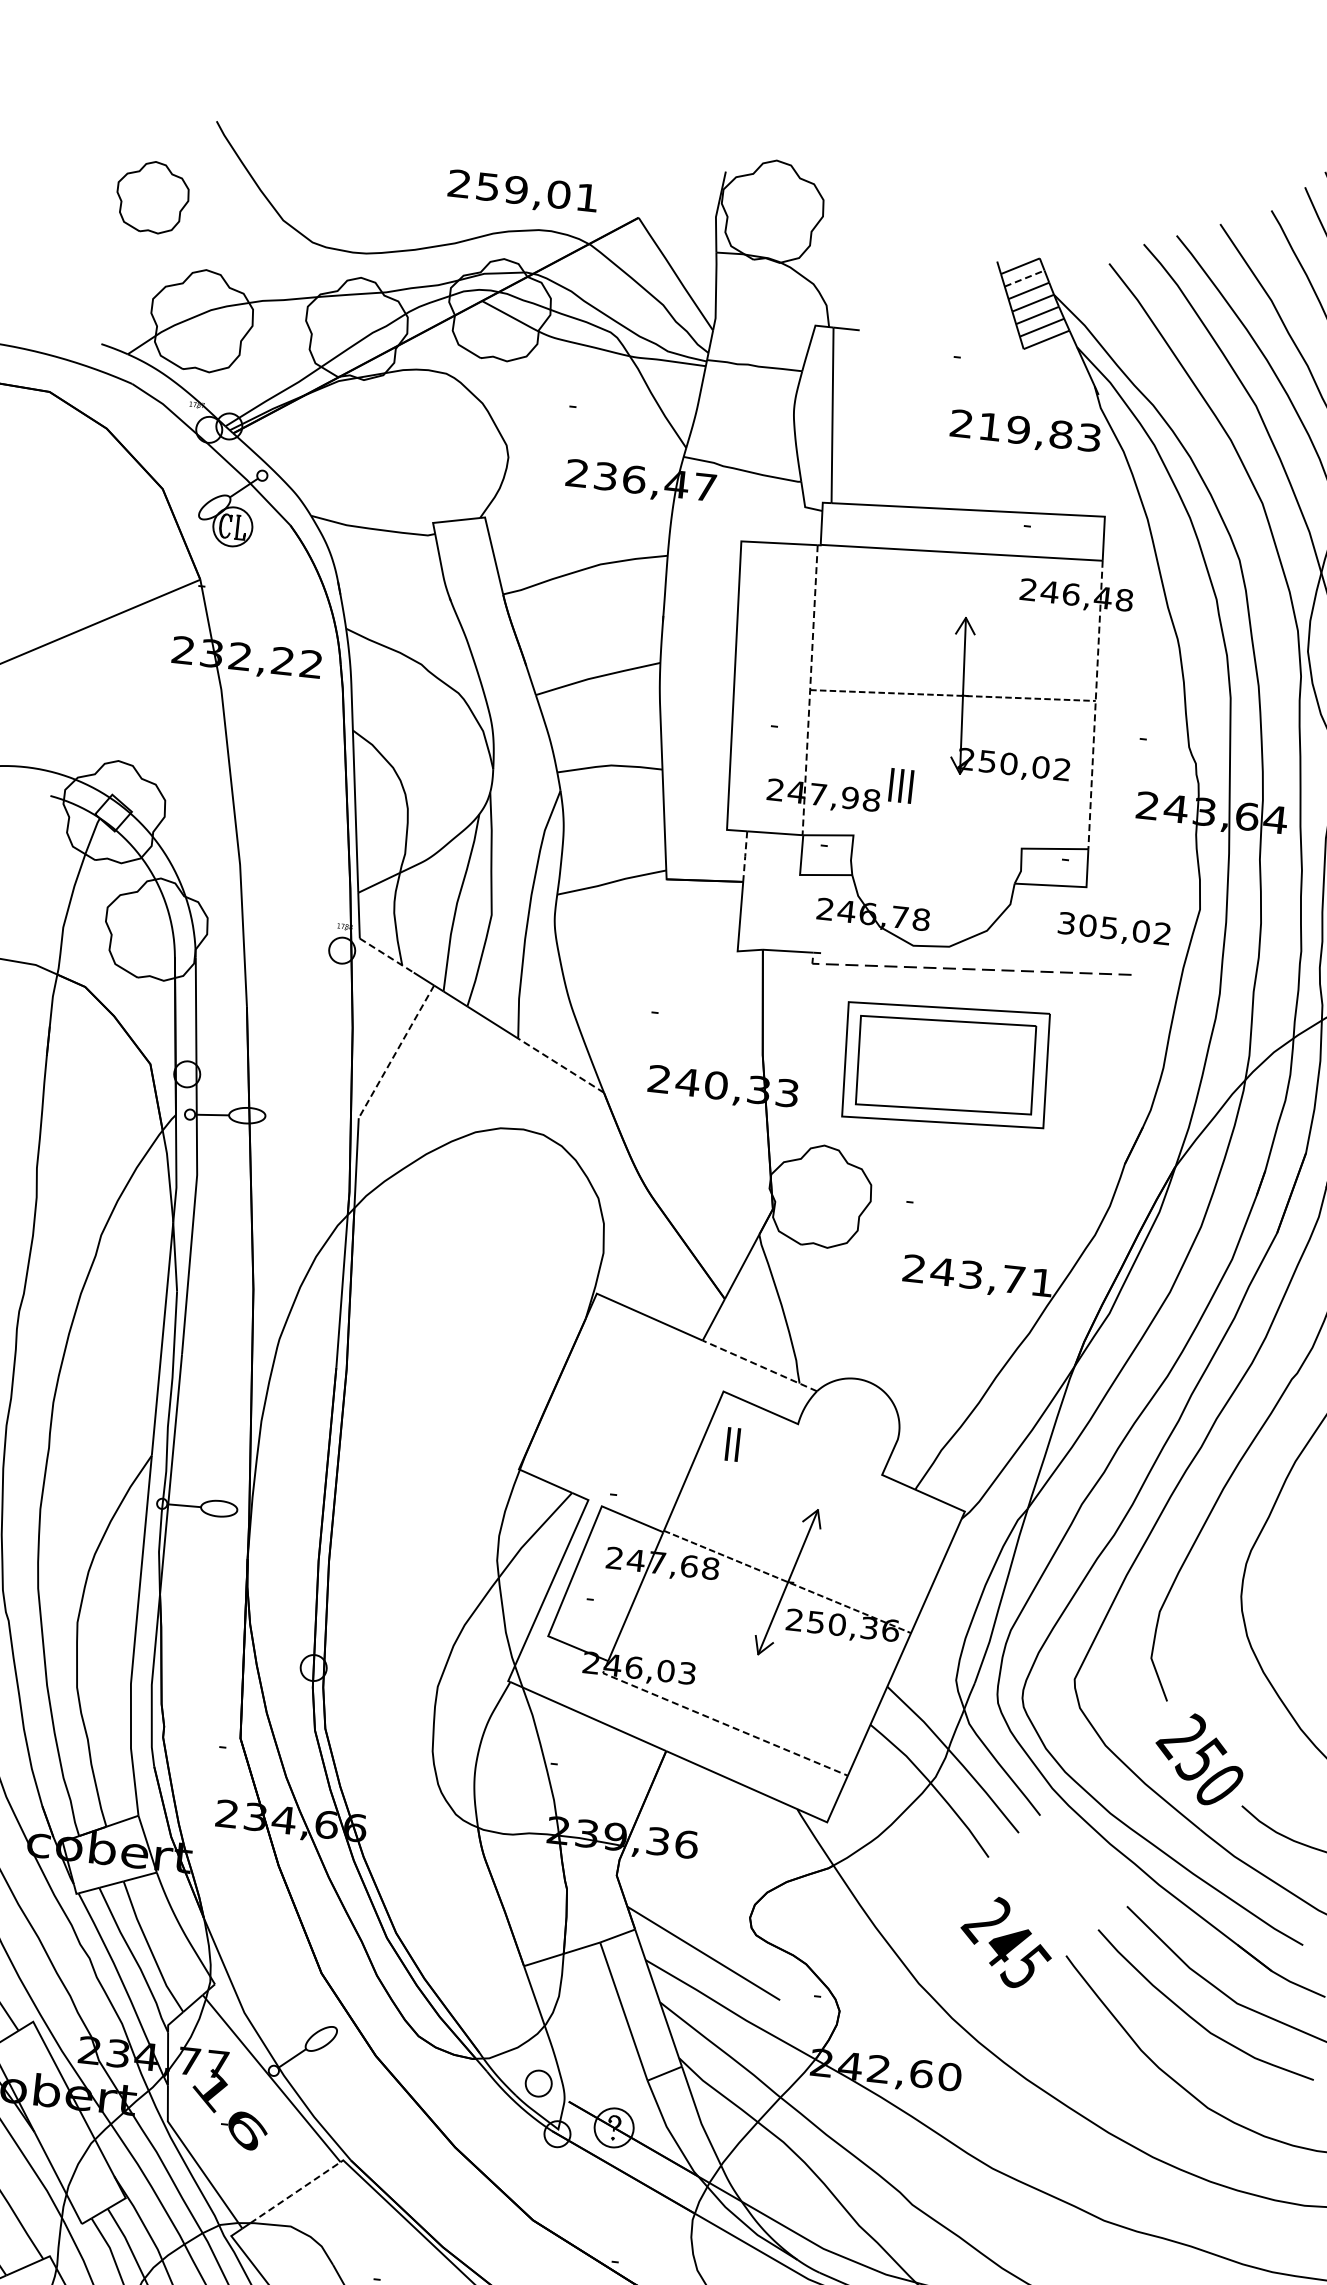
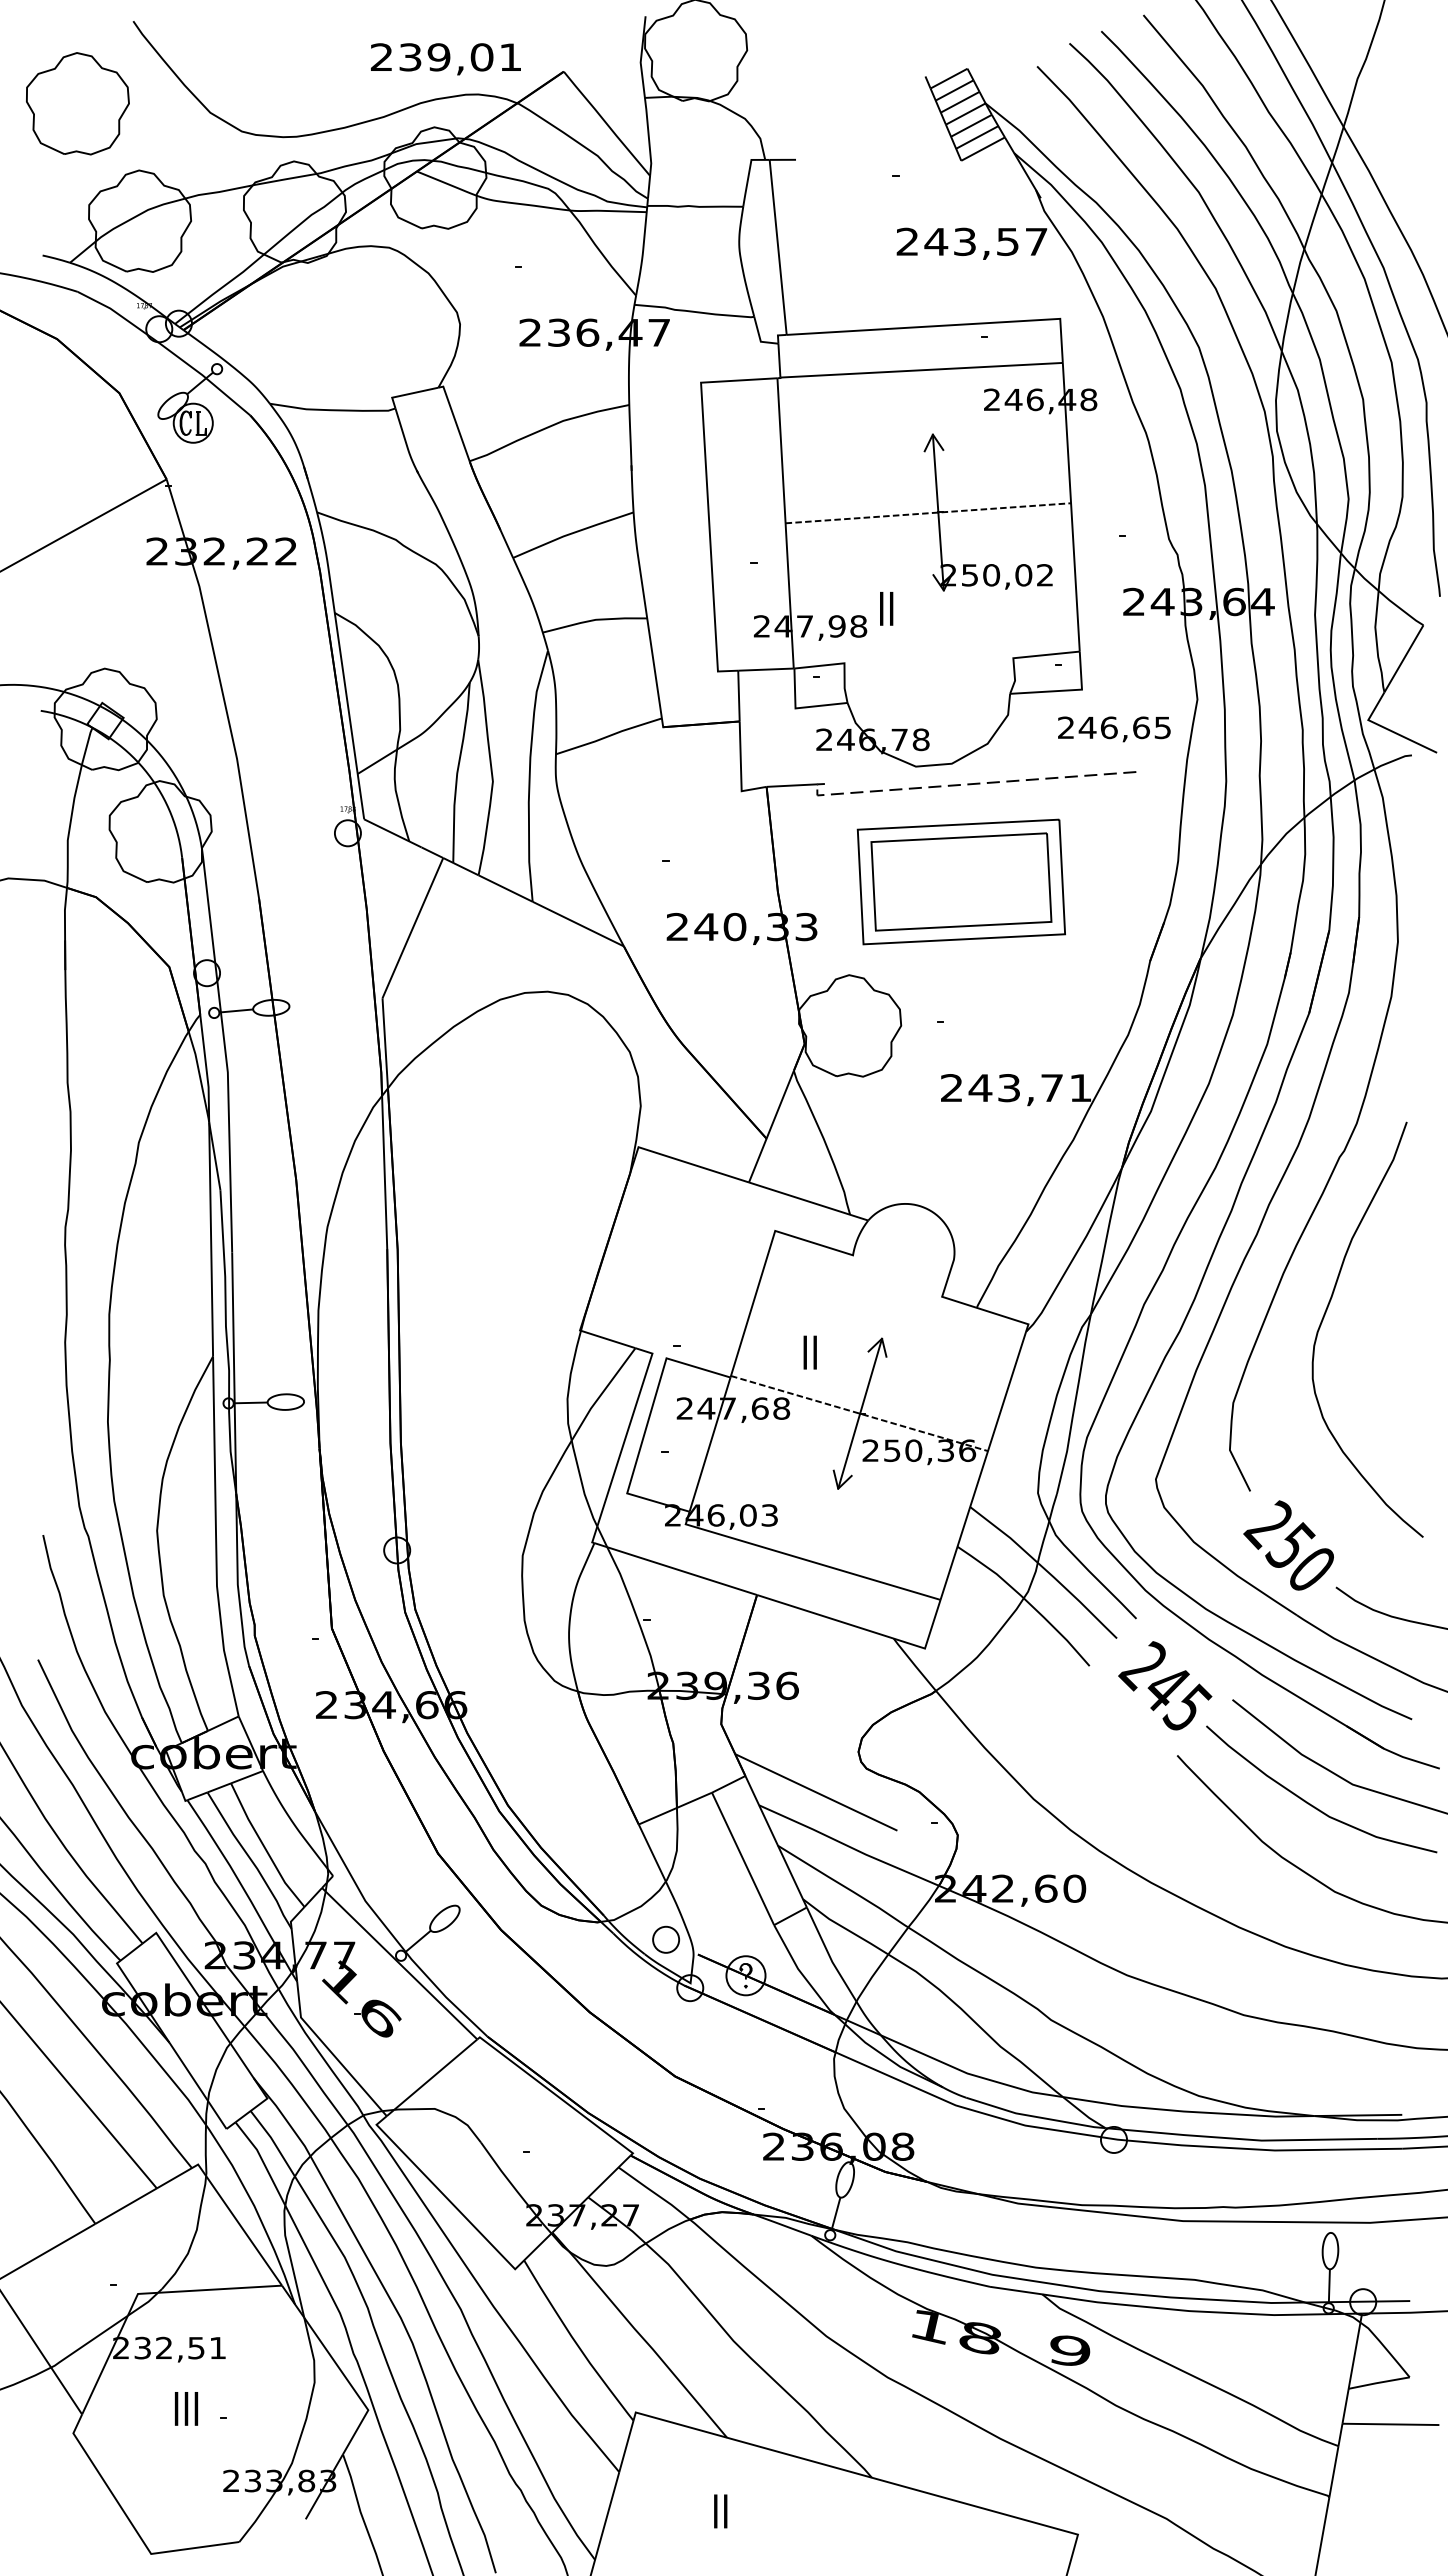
text: (488, 186) -> (410, 56), 259,01 -> 239,01
part: (152, 196) -> (77, 103), size x1.43
line: (1025, 278) -> (955, 90), dashed -> solid
text: (1039, 431) -> (985, 241), 219,83 -> 243,57
line: (810, 690) -> (785, 523), dashed -> solid
line: (1095, 705) -> (1071, 507), dashed -> solid
text: (901, 785) -> (886, 608), III -> II
line: (744, 856) -> (738, 696), dashed -> solid
text: (1114, 928) -> (1114, 727), 305,02 -> 246,65
line: (386, 955) -> (392, 833), dashed -> solid
line: (396, 1052) -> (412, 928), dashed -> solid
line: (561, 1066) -> (578, 924), dashed -> solid
line: (759, 1365) -> (808, 1201), dashed -> solid
text: (732, 1444) -> (809, 1352), moved
line: (719, 1722) -> (806, 1560), dashed -> solid
text: (1006, 1942) -> (1165, 1685), moved
line: (295, 2192) -> (435, 2074), dashed -> solid

